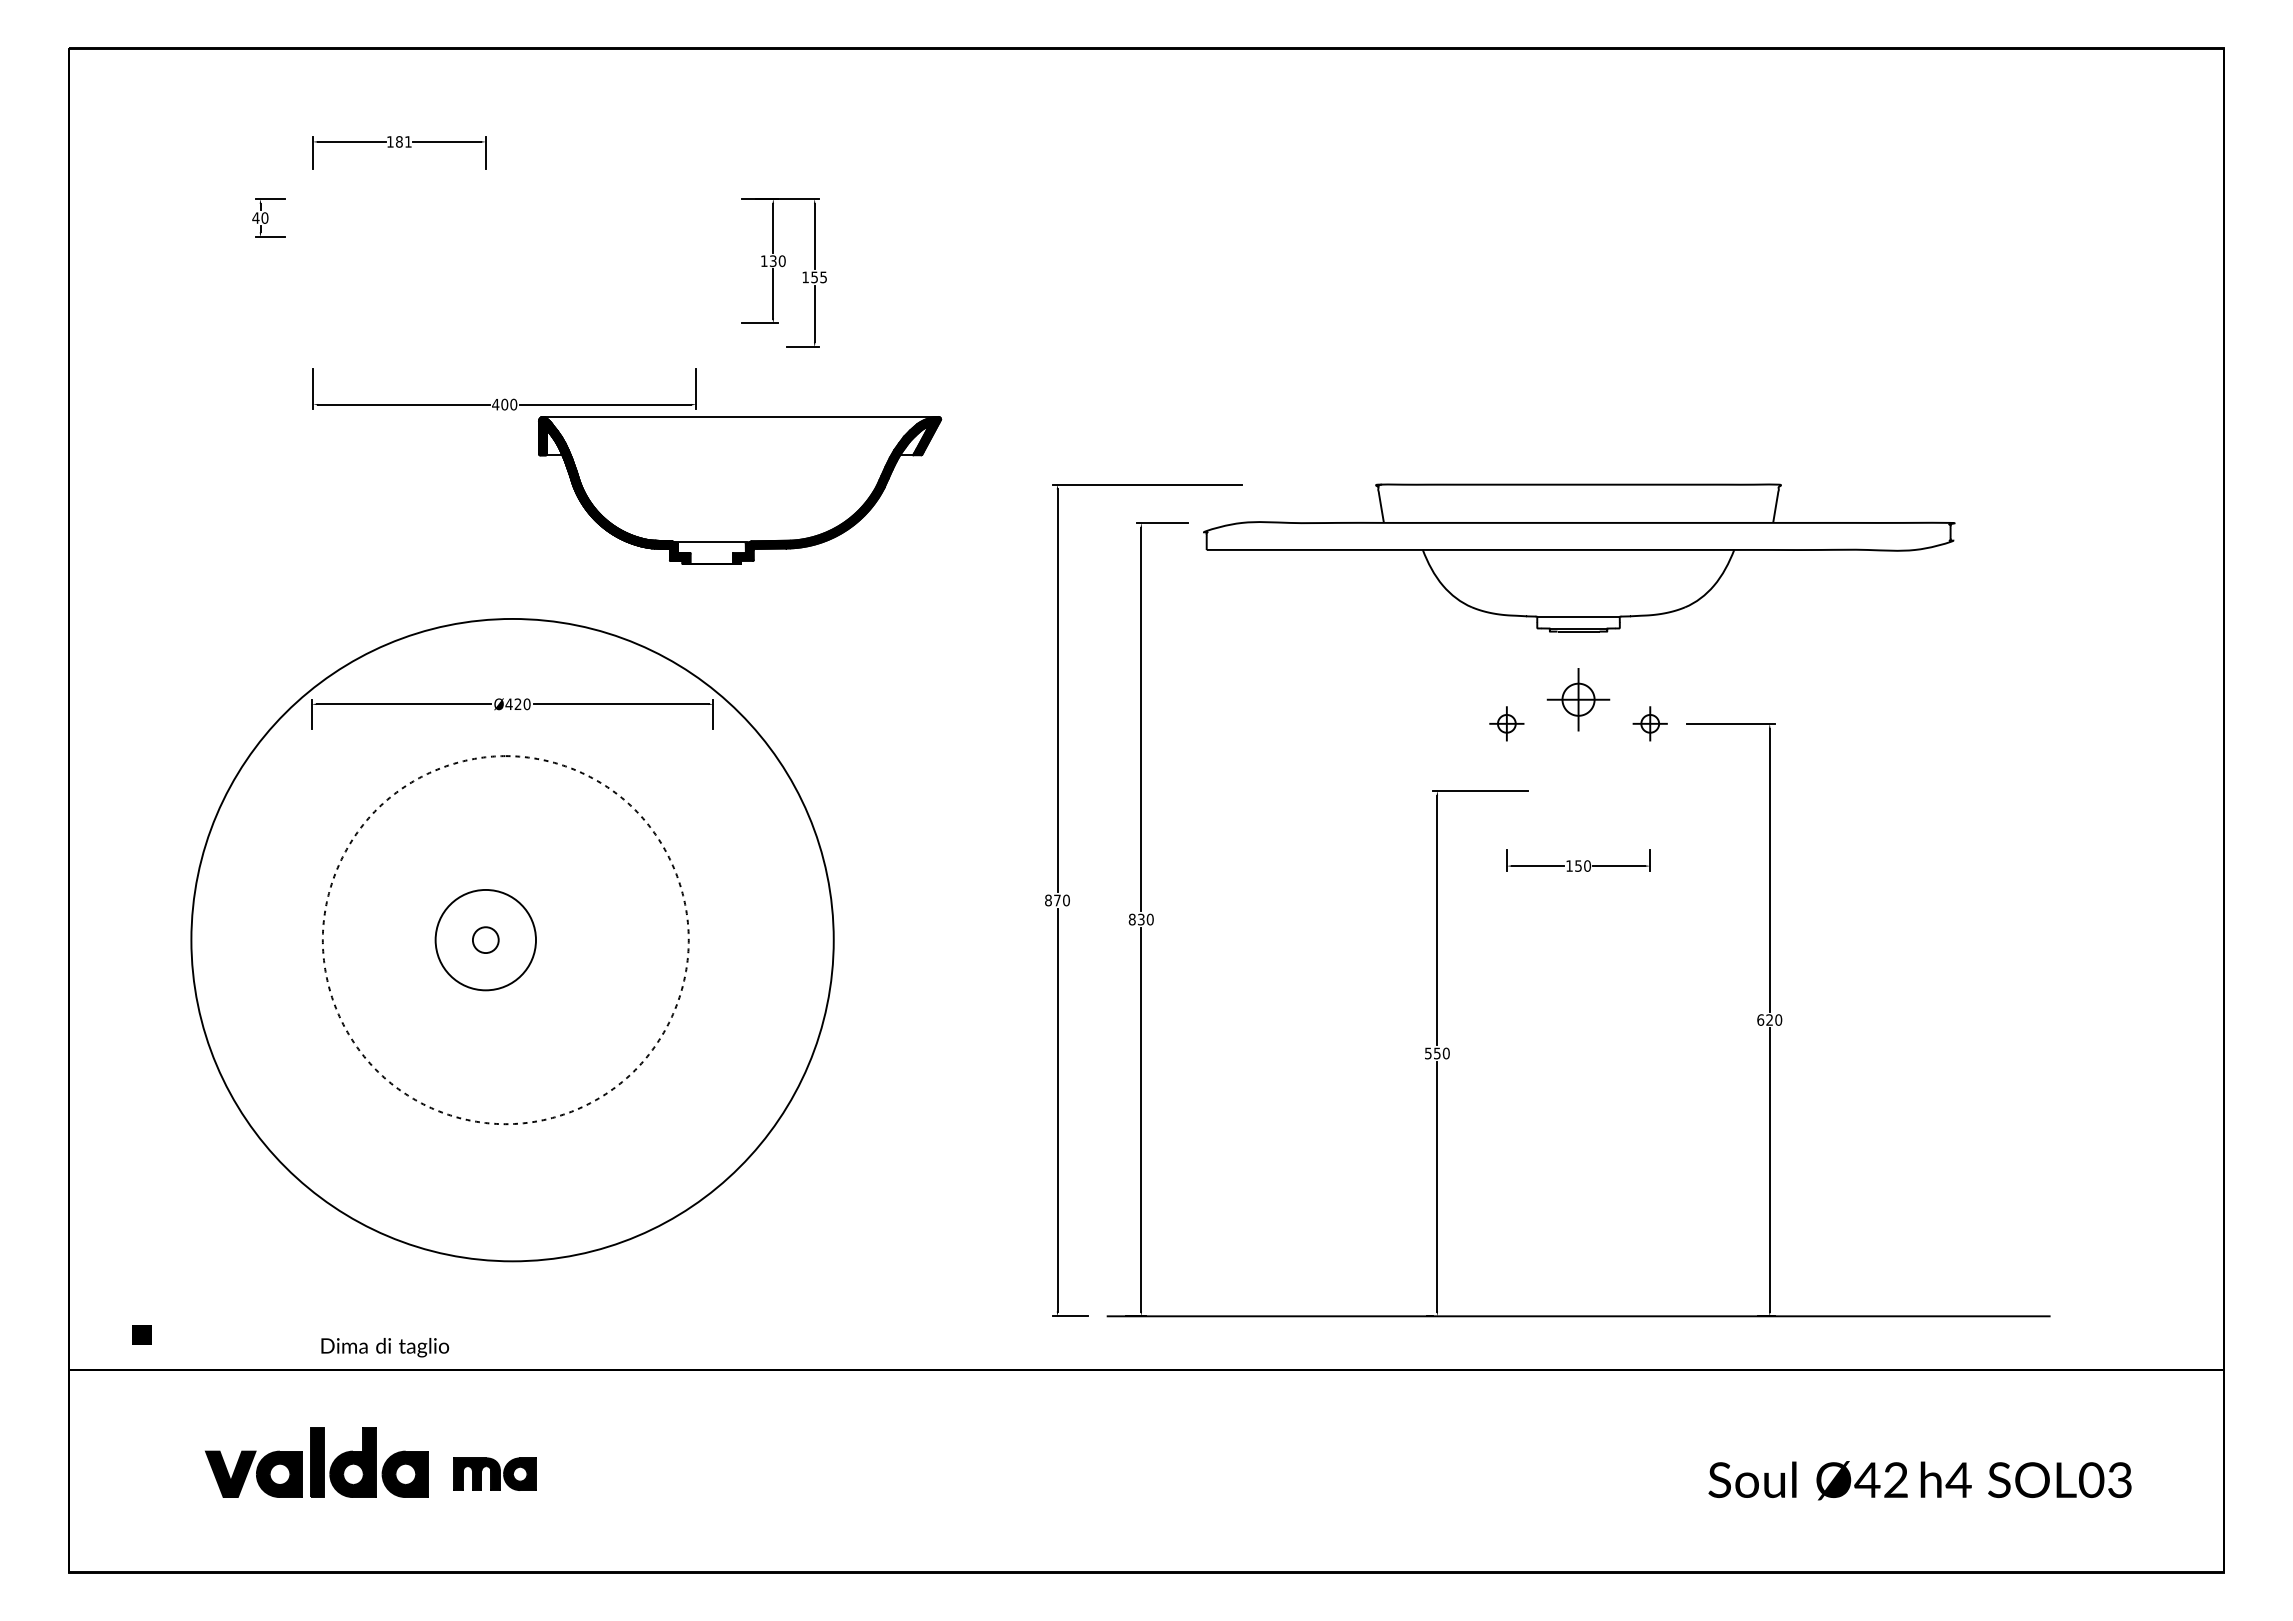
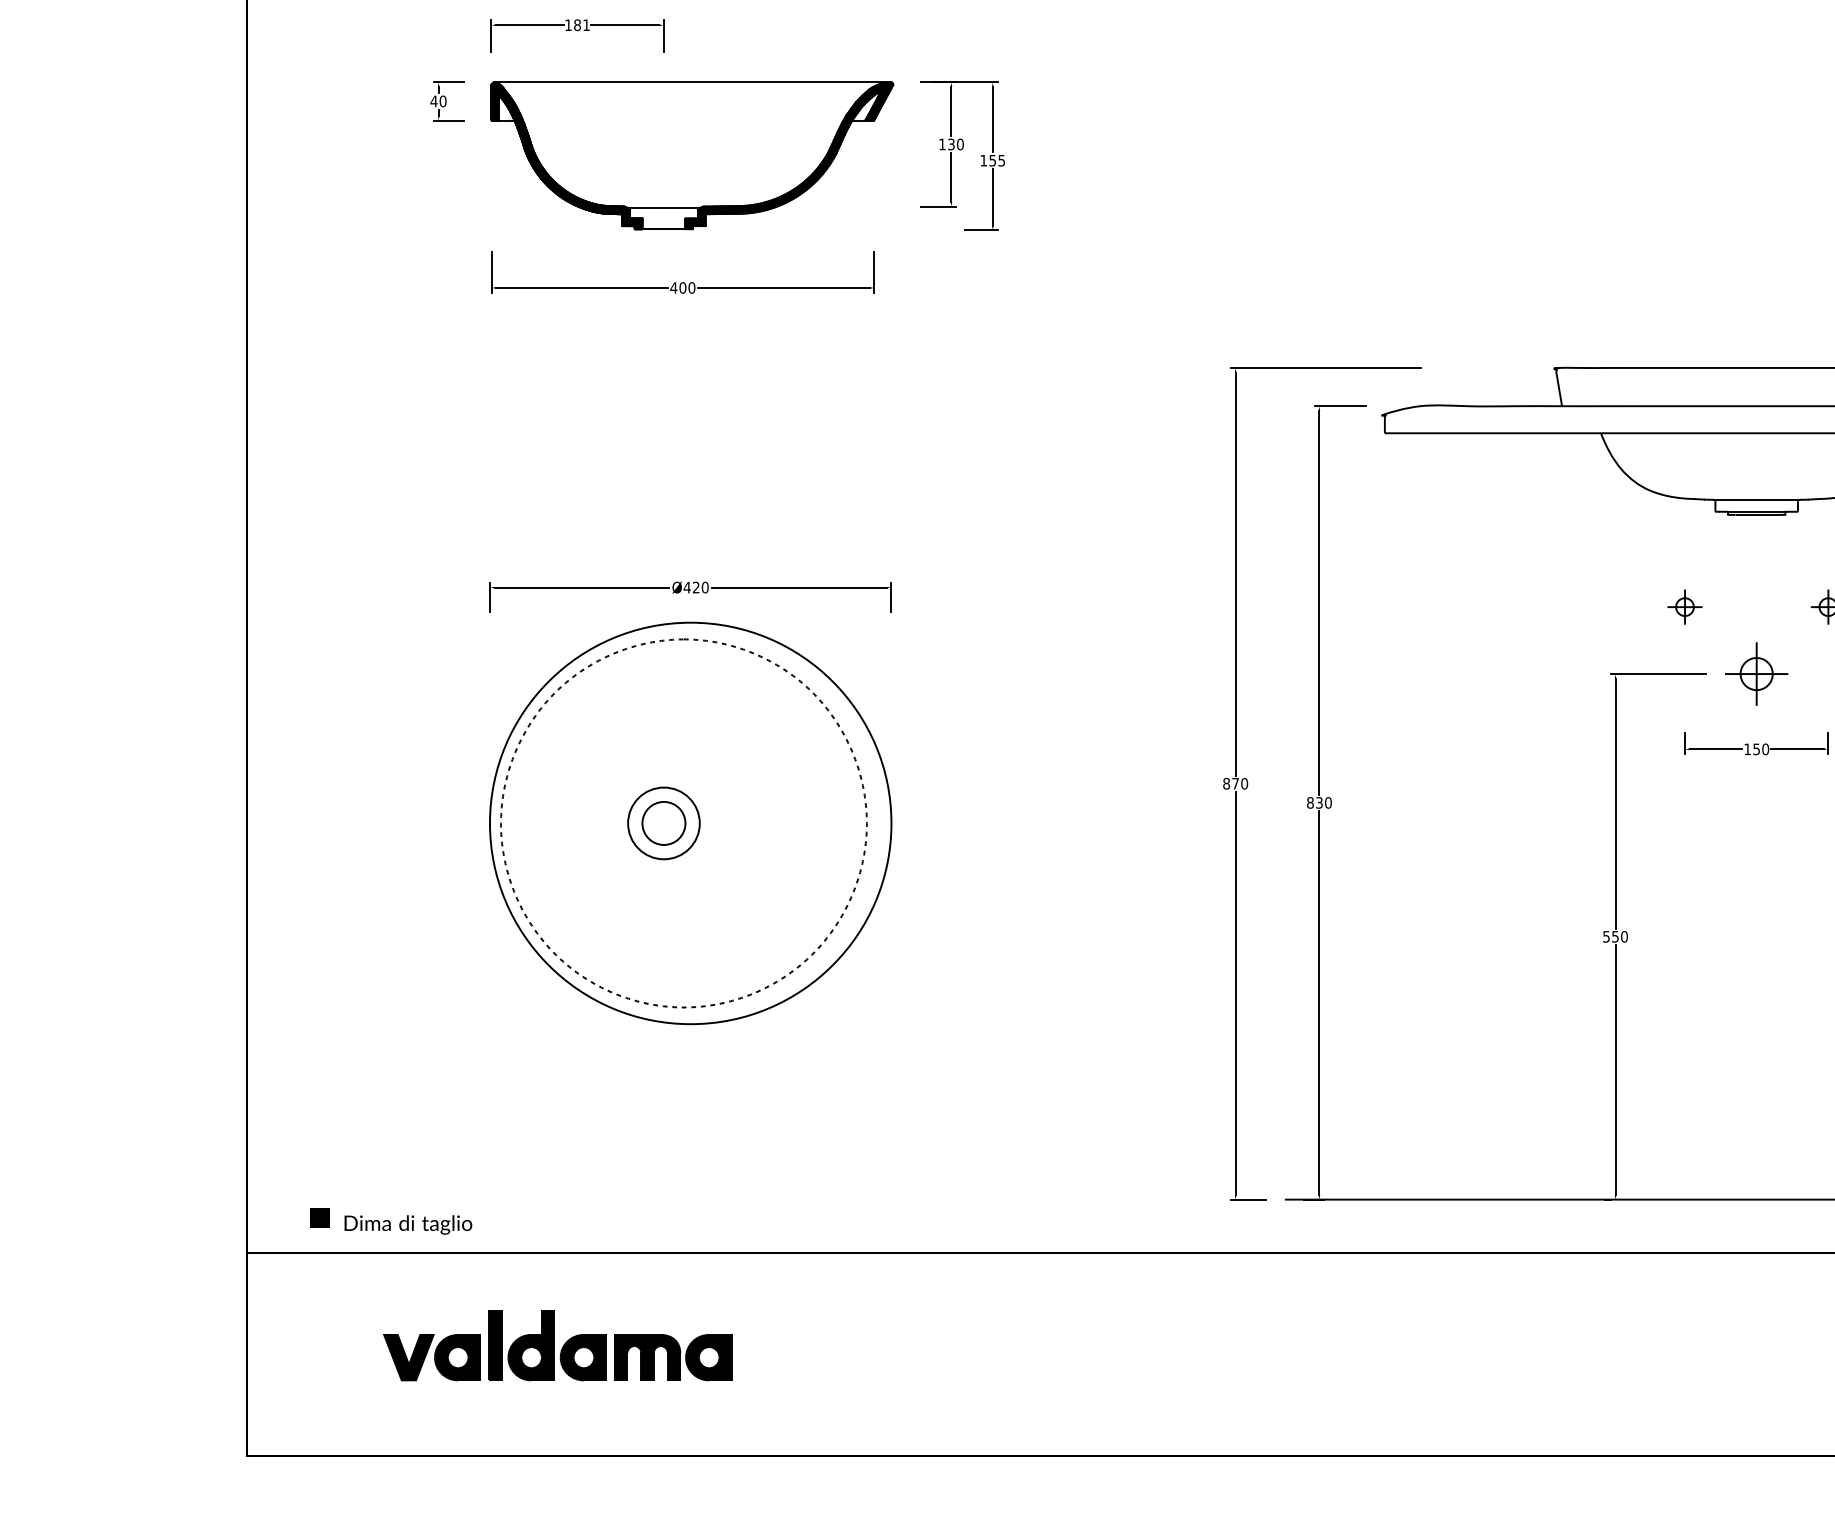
part: (740, 490) -> (692, 155), moved
part: (1578, 699) -> (1756, 673), moved
circle: (485, 939) -> (663, 822), size x0.71
circle: (485, 939) -> (663, 822), size x1.67
circle: (512, 939) -> (690, 822), size x0.62
text: (385, 1347) -> (408, 1224), moved
part: (494, 1473) -> (672, 1356), size x1.43

